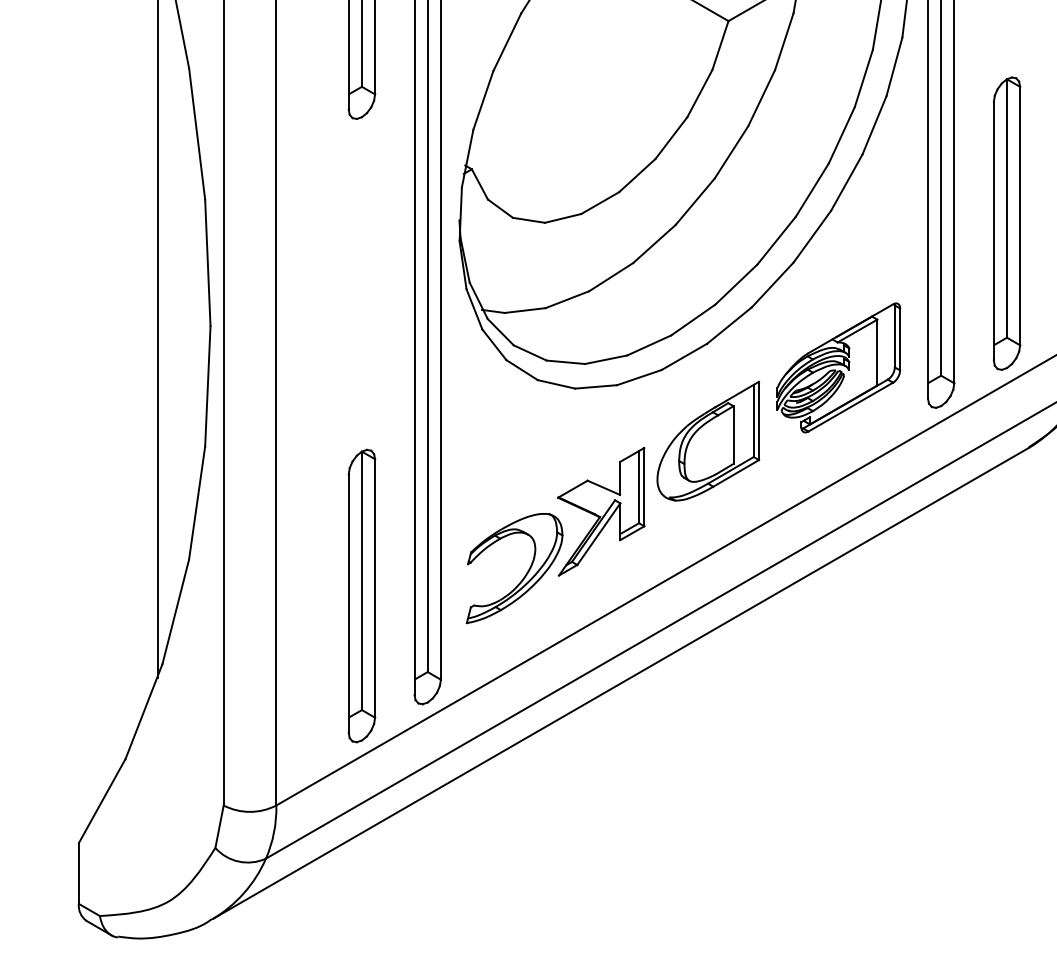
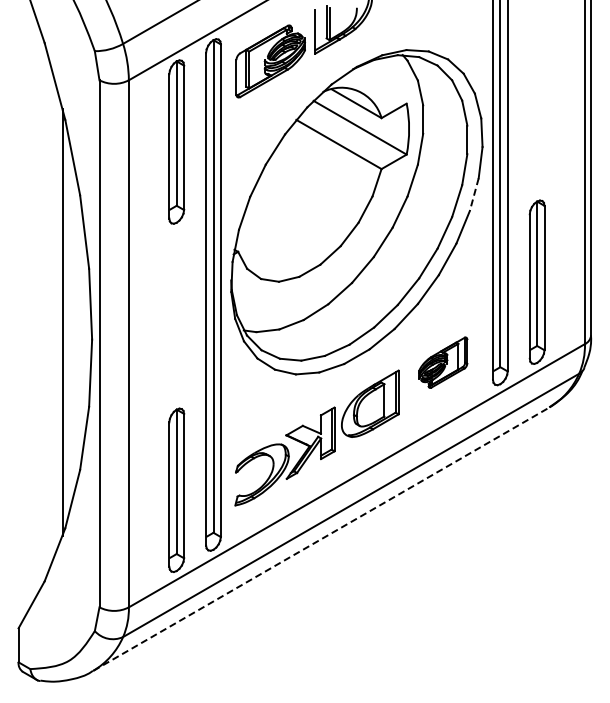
line: (894, 66) -> (474, 194), solid -> dashed
part: (839, 367) -> (443, 362), size x0.7
line: (622, 682) -> (322, 538), solid -> dashed

